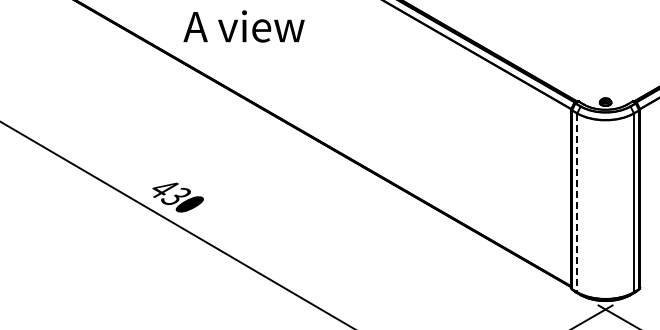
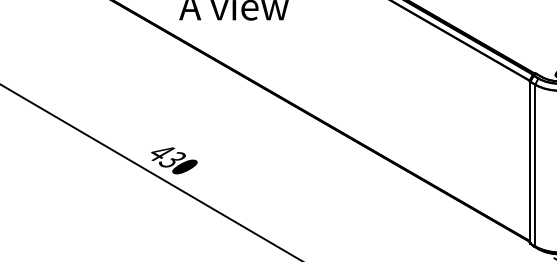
line: (577, 203) -> (535, 166), dashed -> solid

